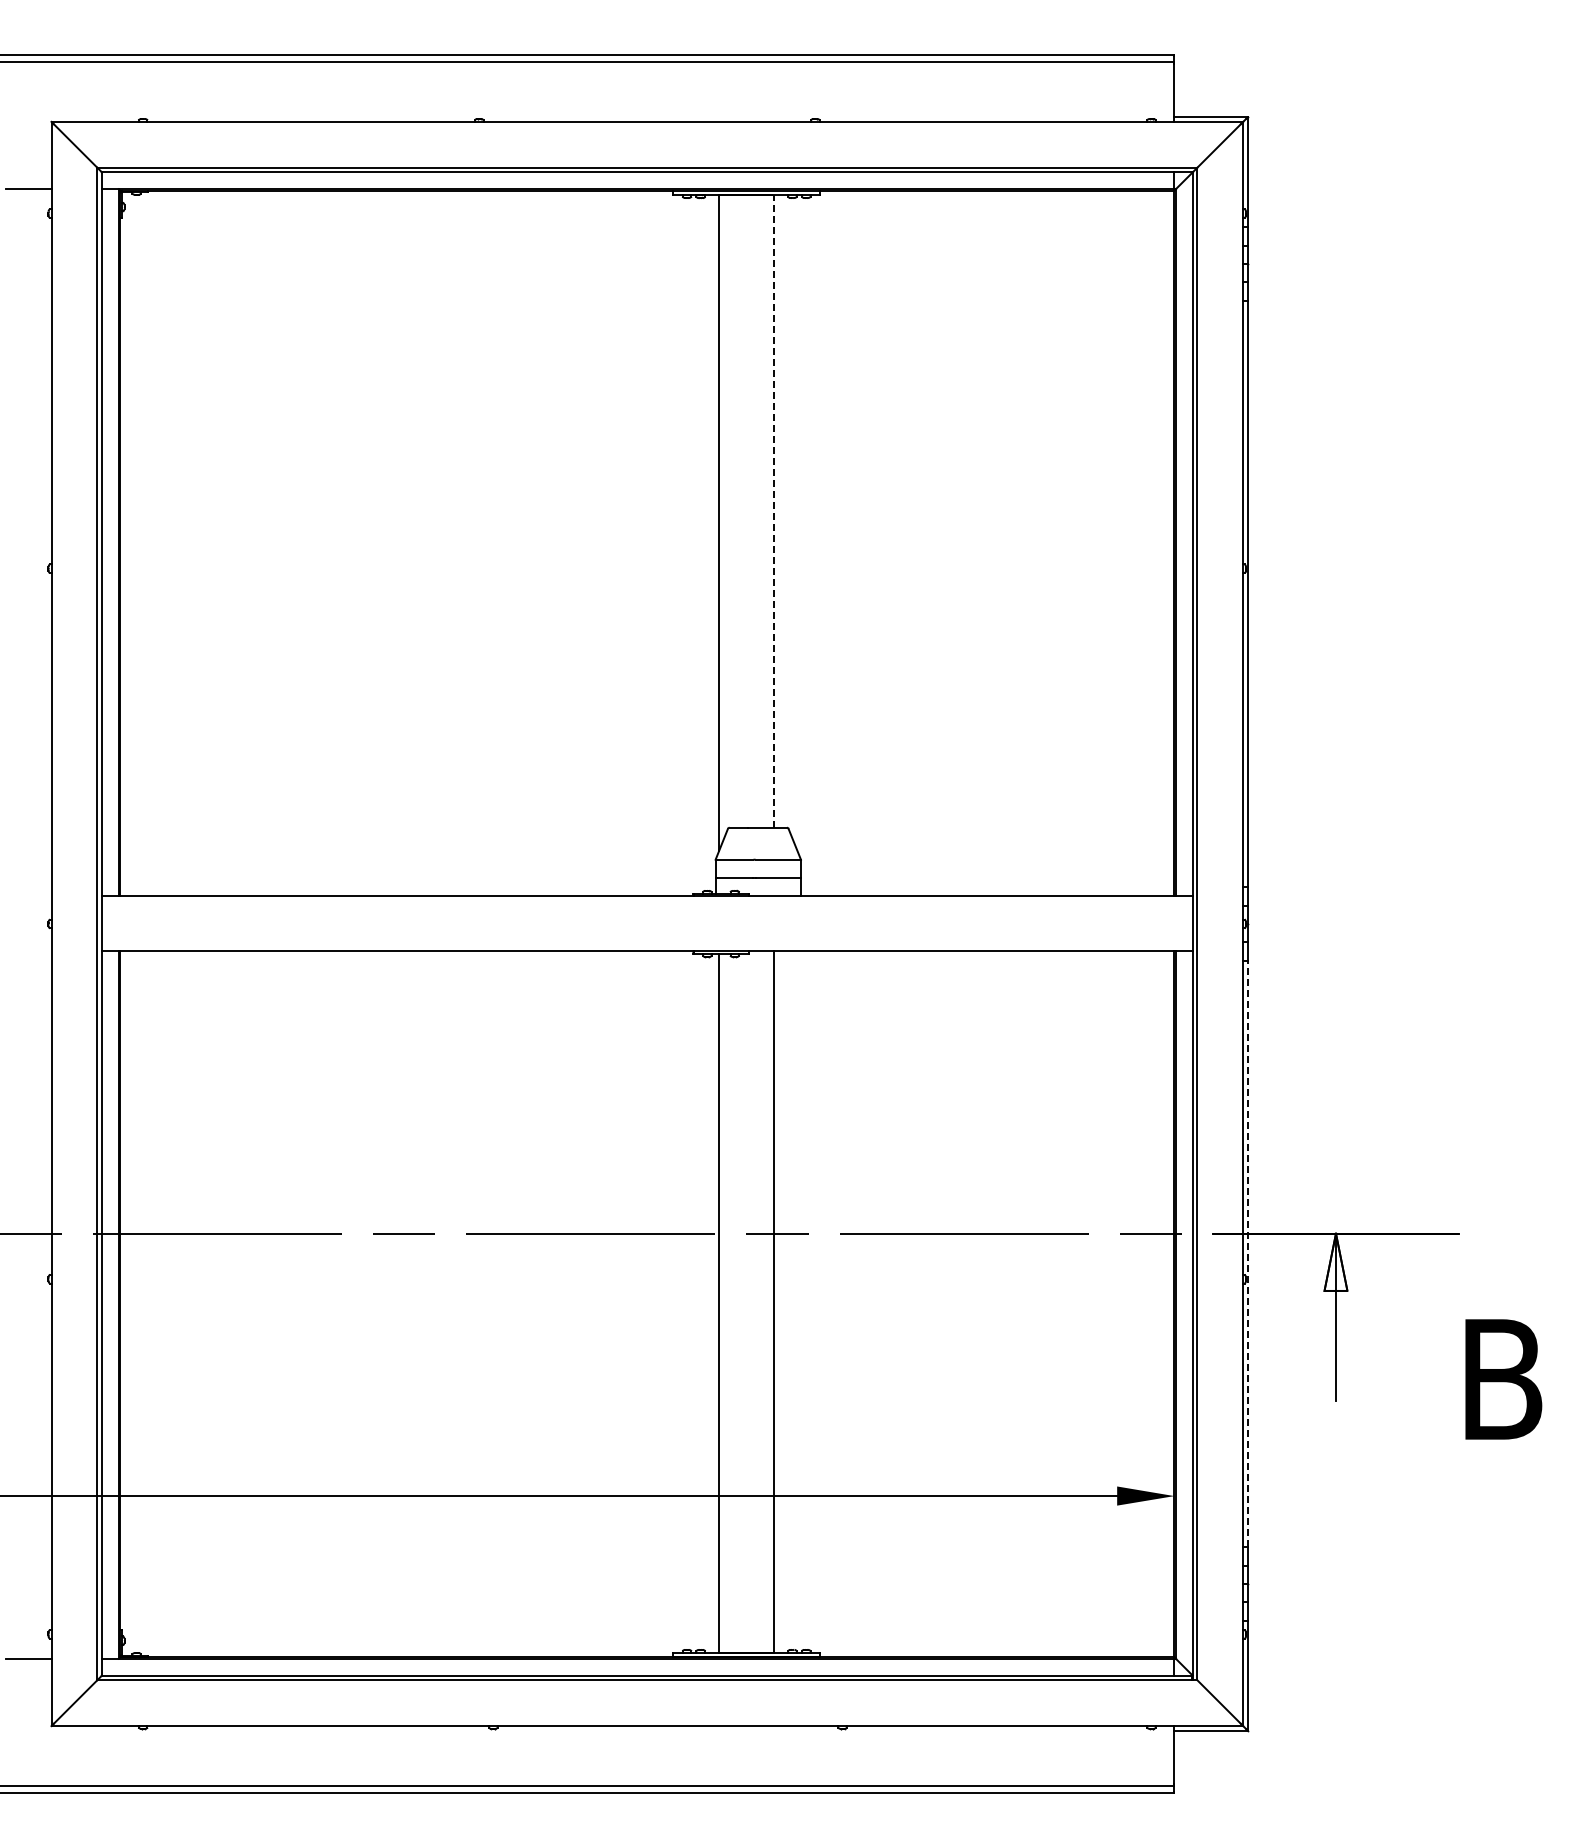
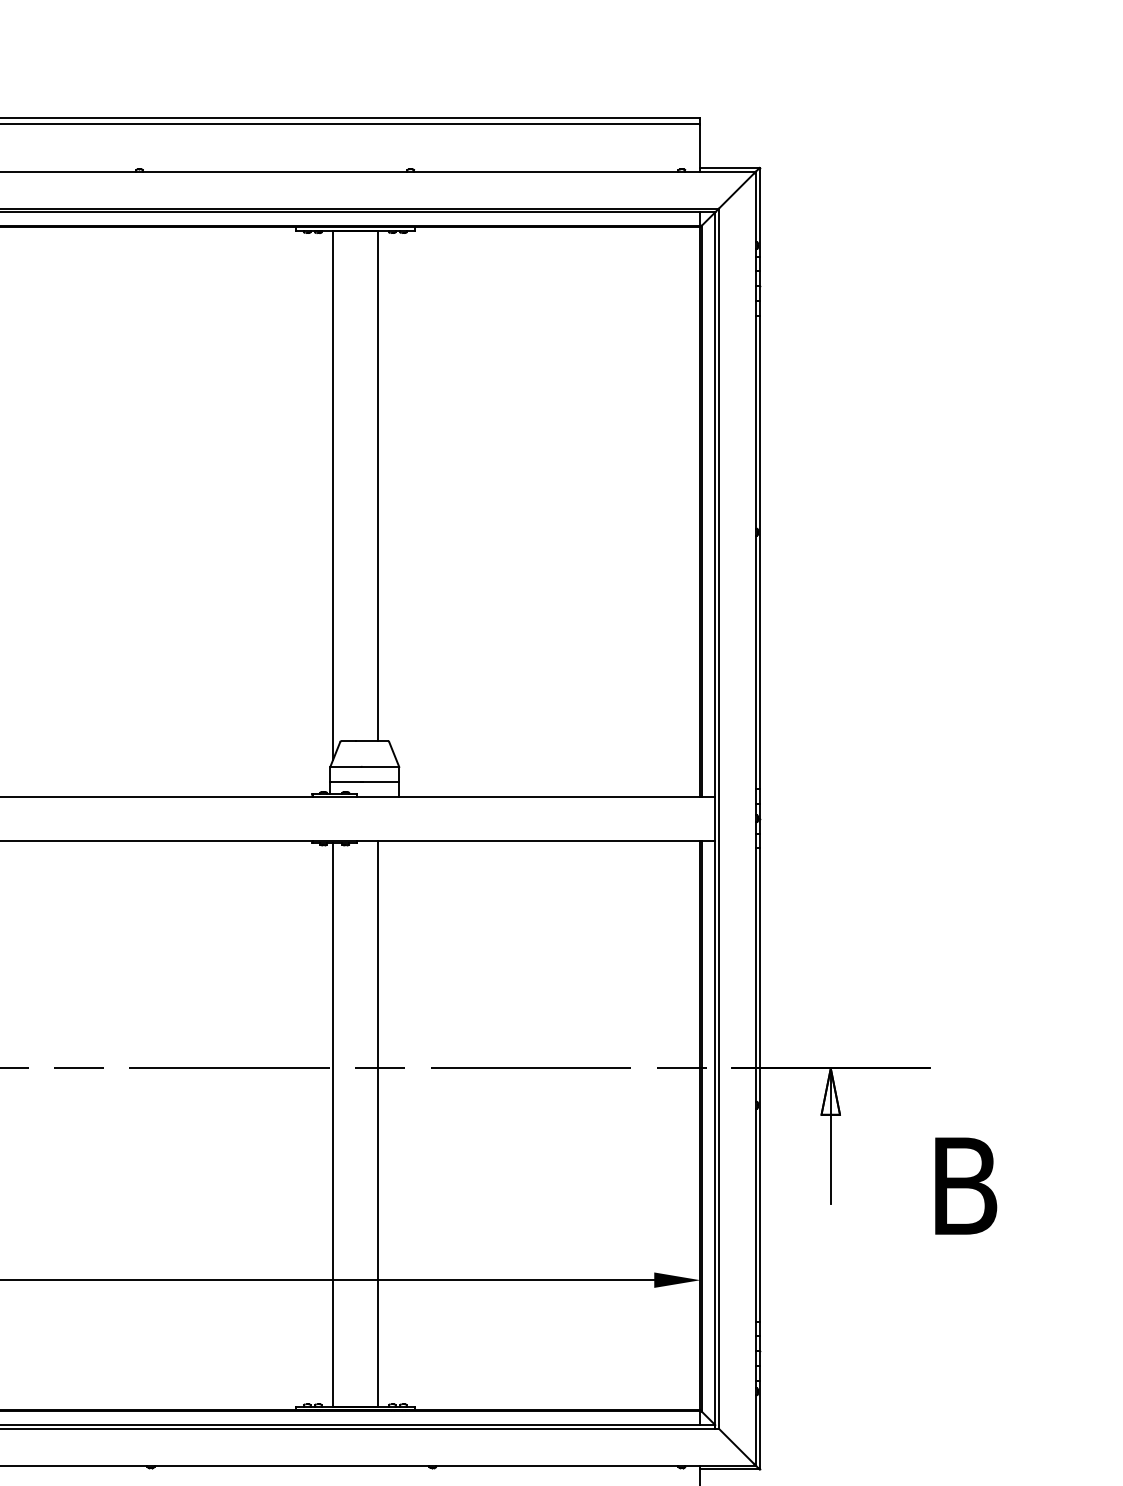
line: (774, 510) -> (377, 485), dashed -> solid
line: (1247, 1253) -> (759, 1084), dashed -> solid

